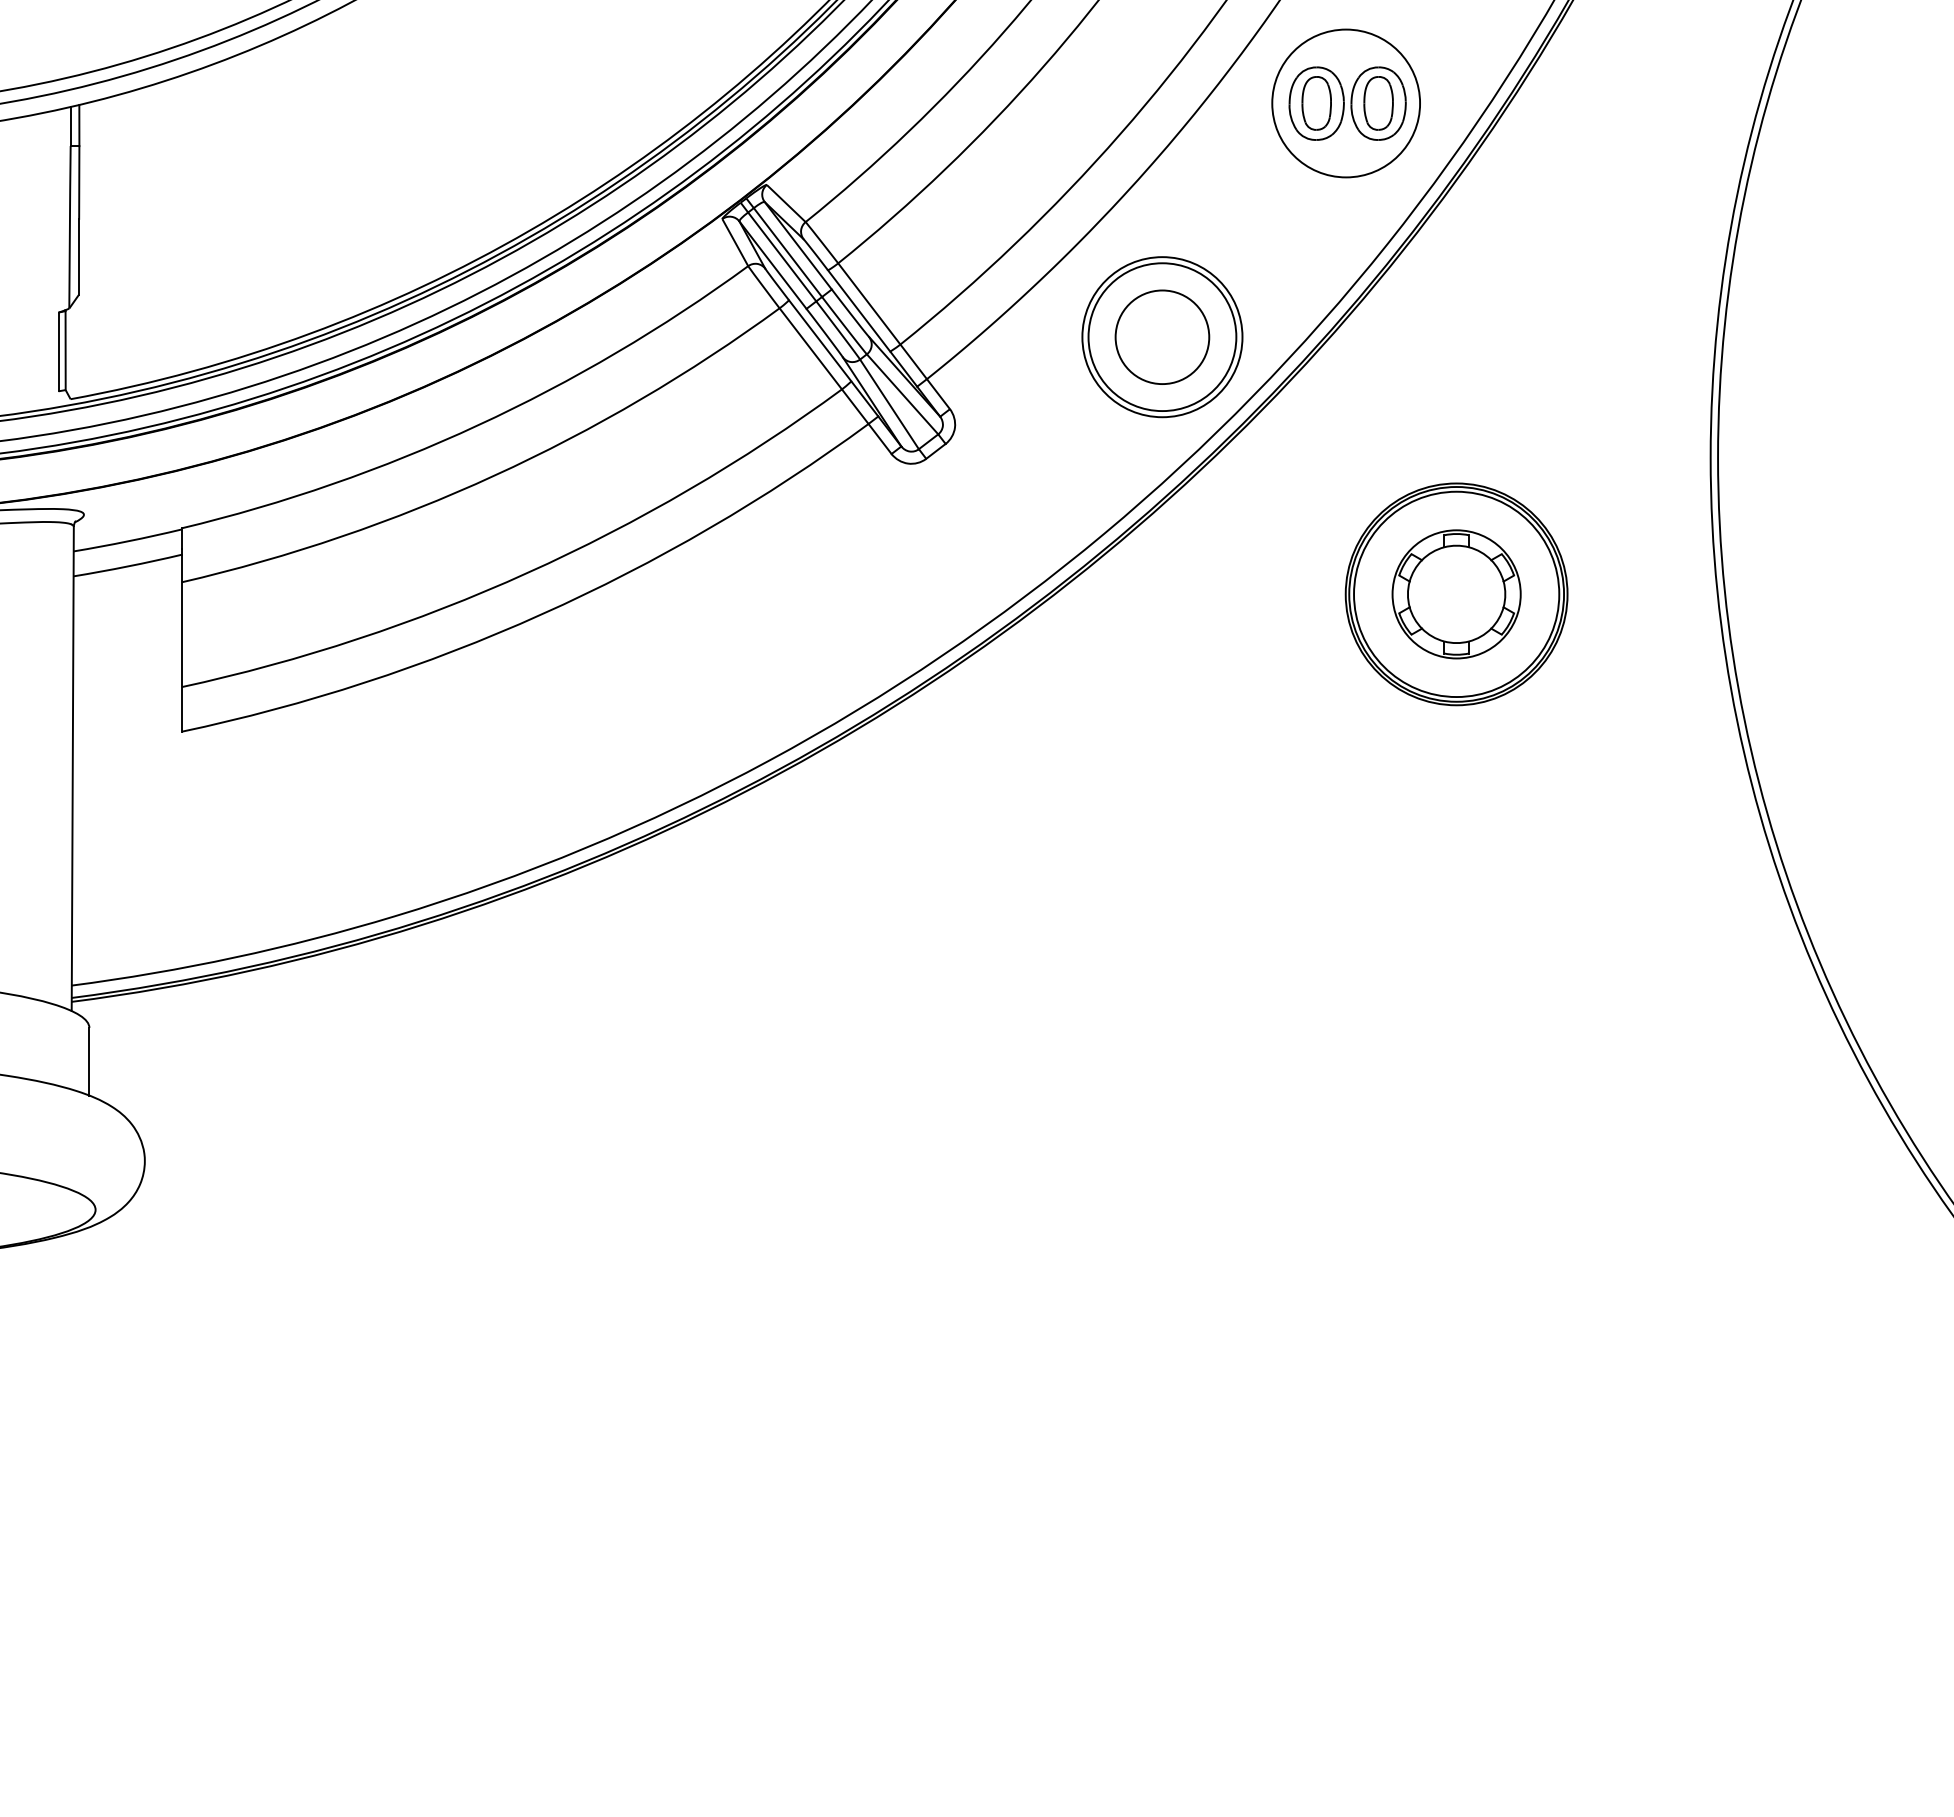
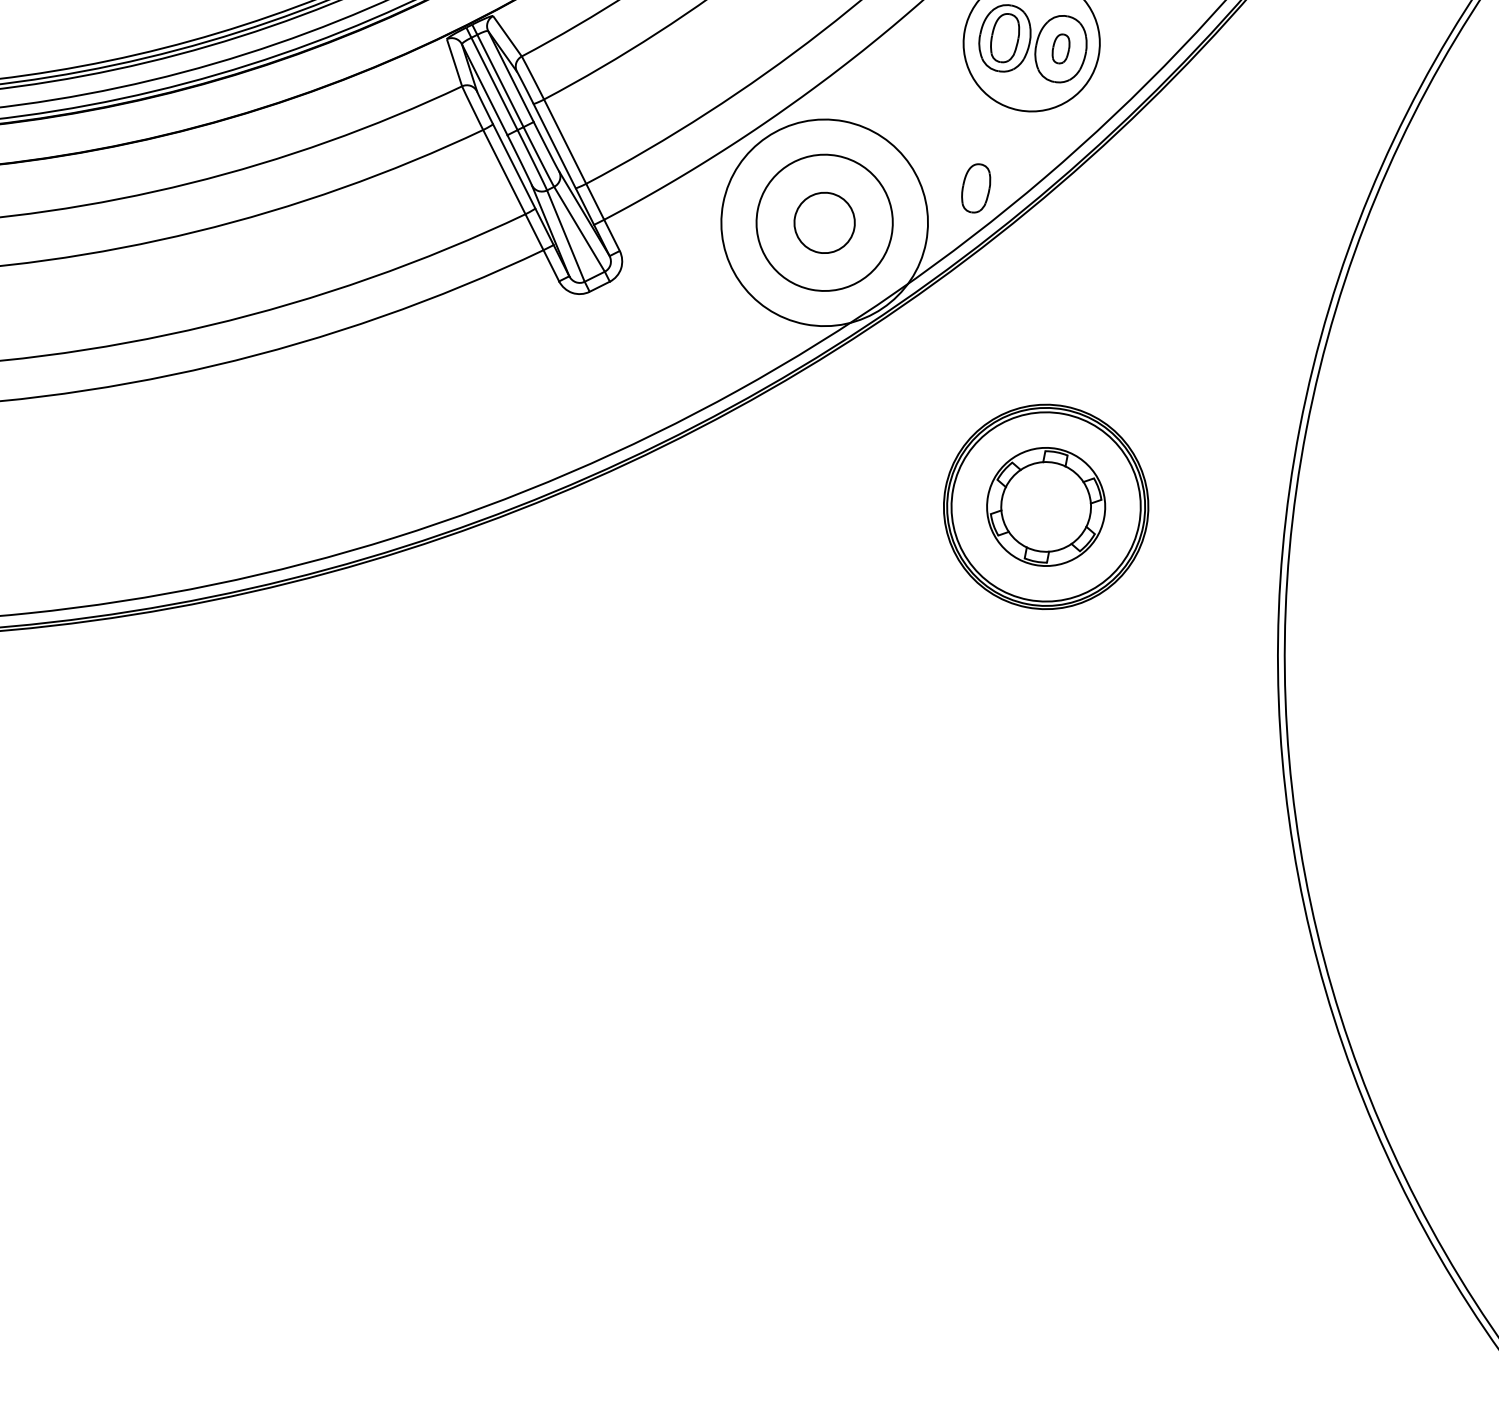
part: (1378, 103) -> (1060, 48), size x0.6
part: (1316, 269) -> (975, 188), added
circle: (1162, 337) -> (824, 223), size x0.7
circle: (1162, 337) -> (824, 223), size x1.4

